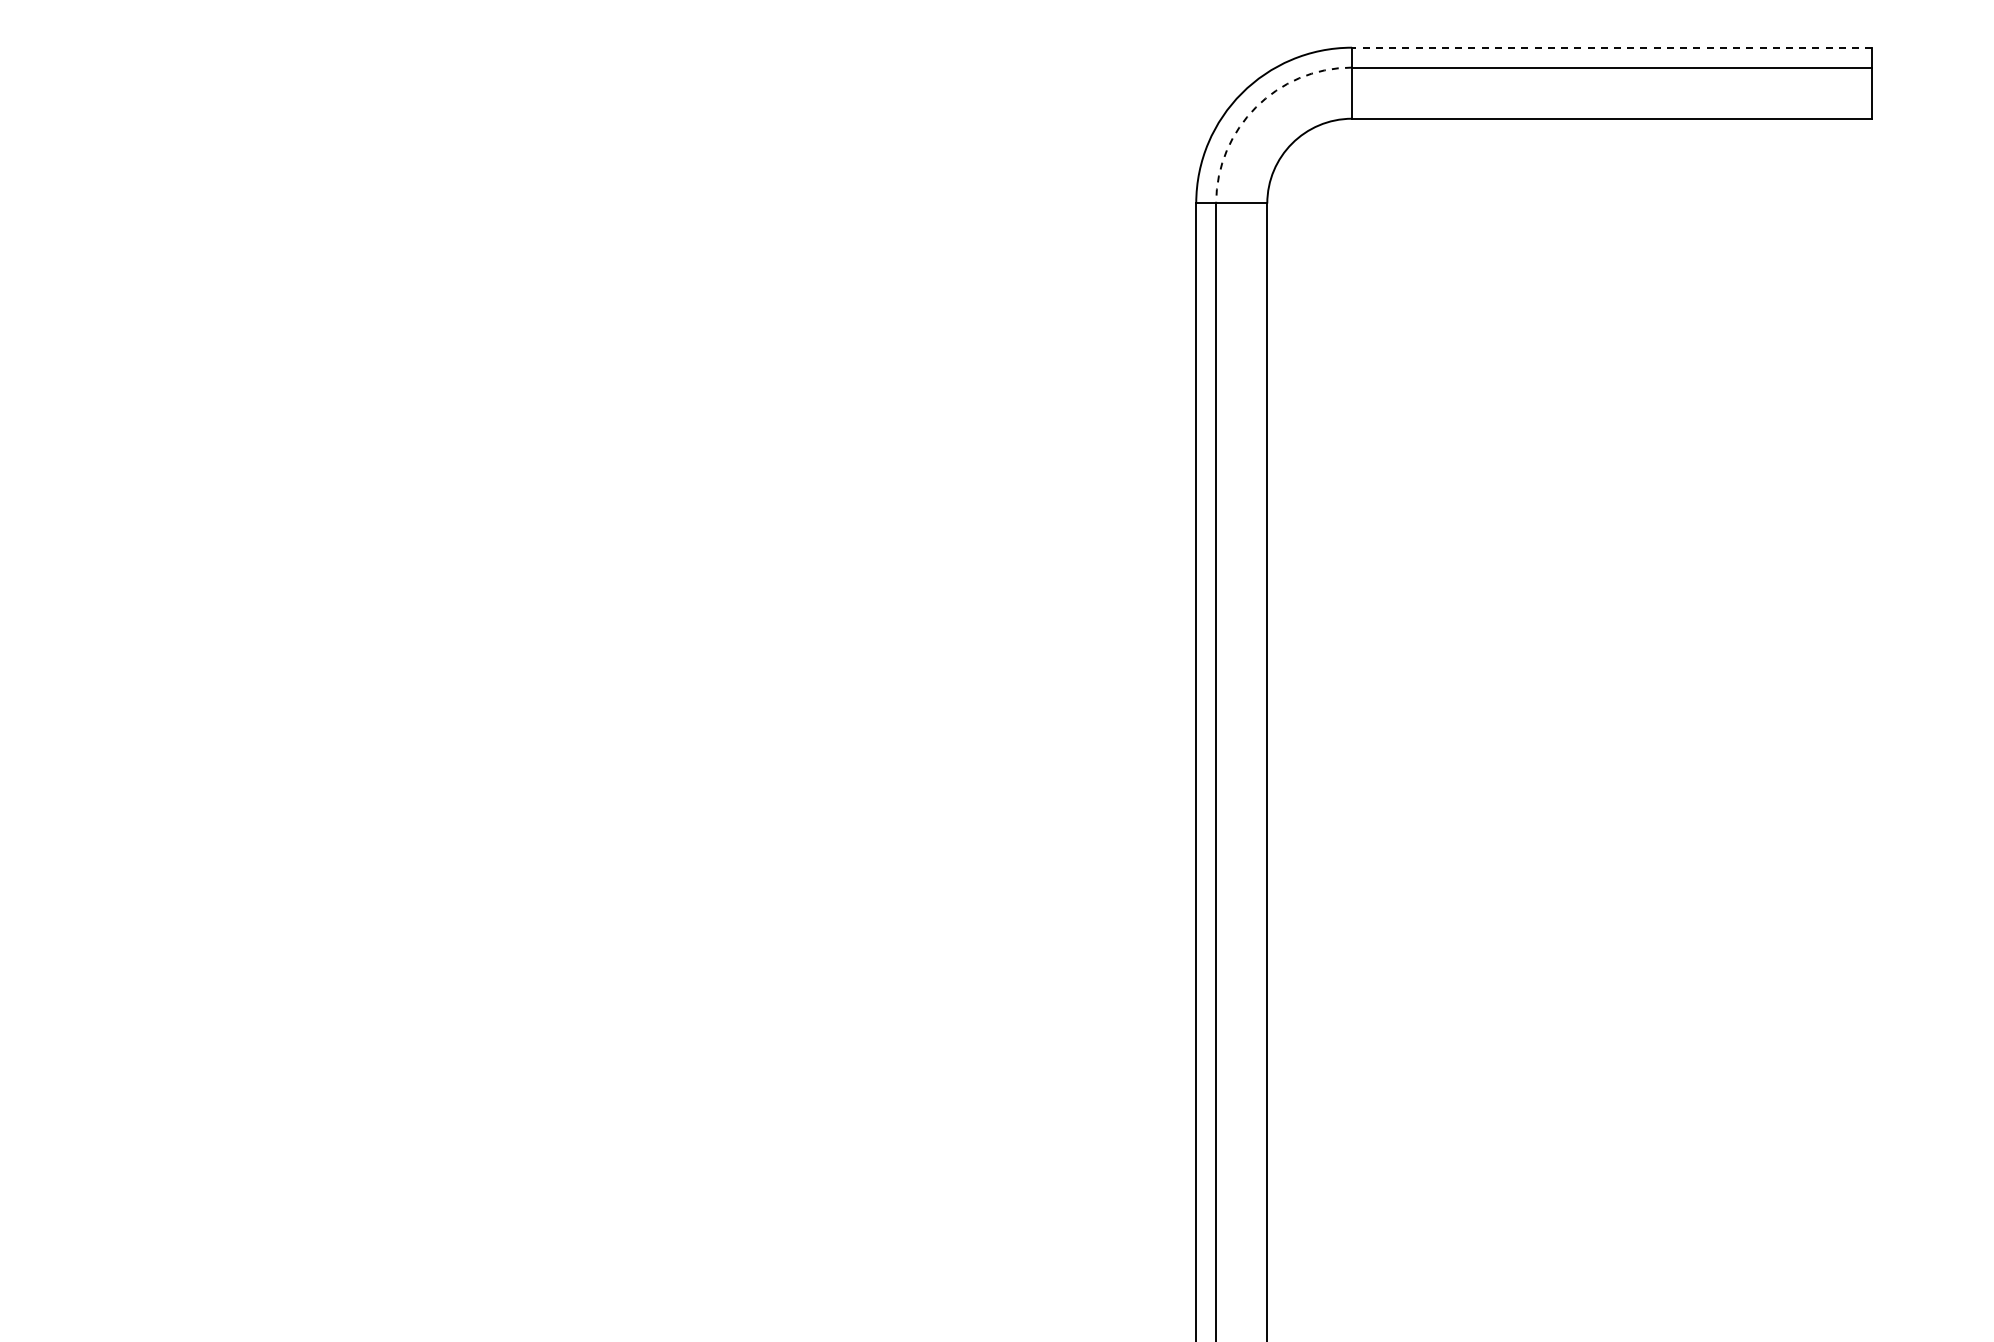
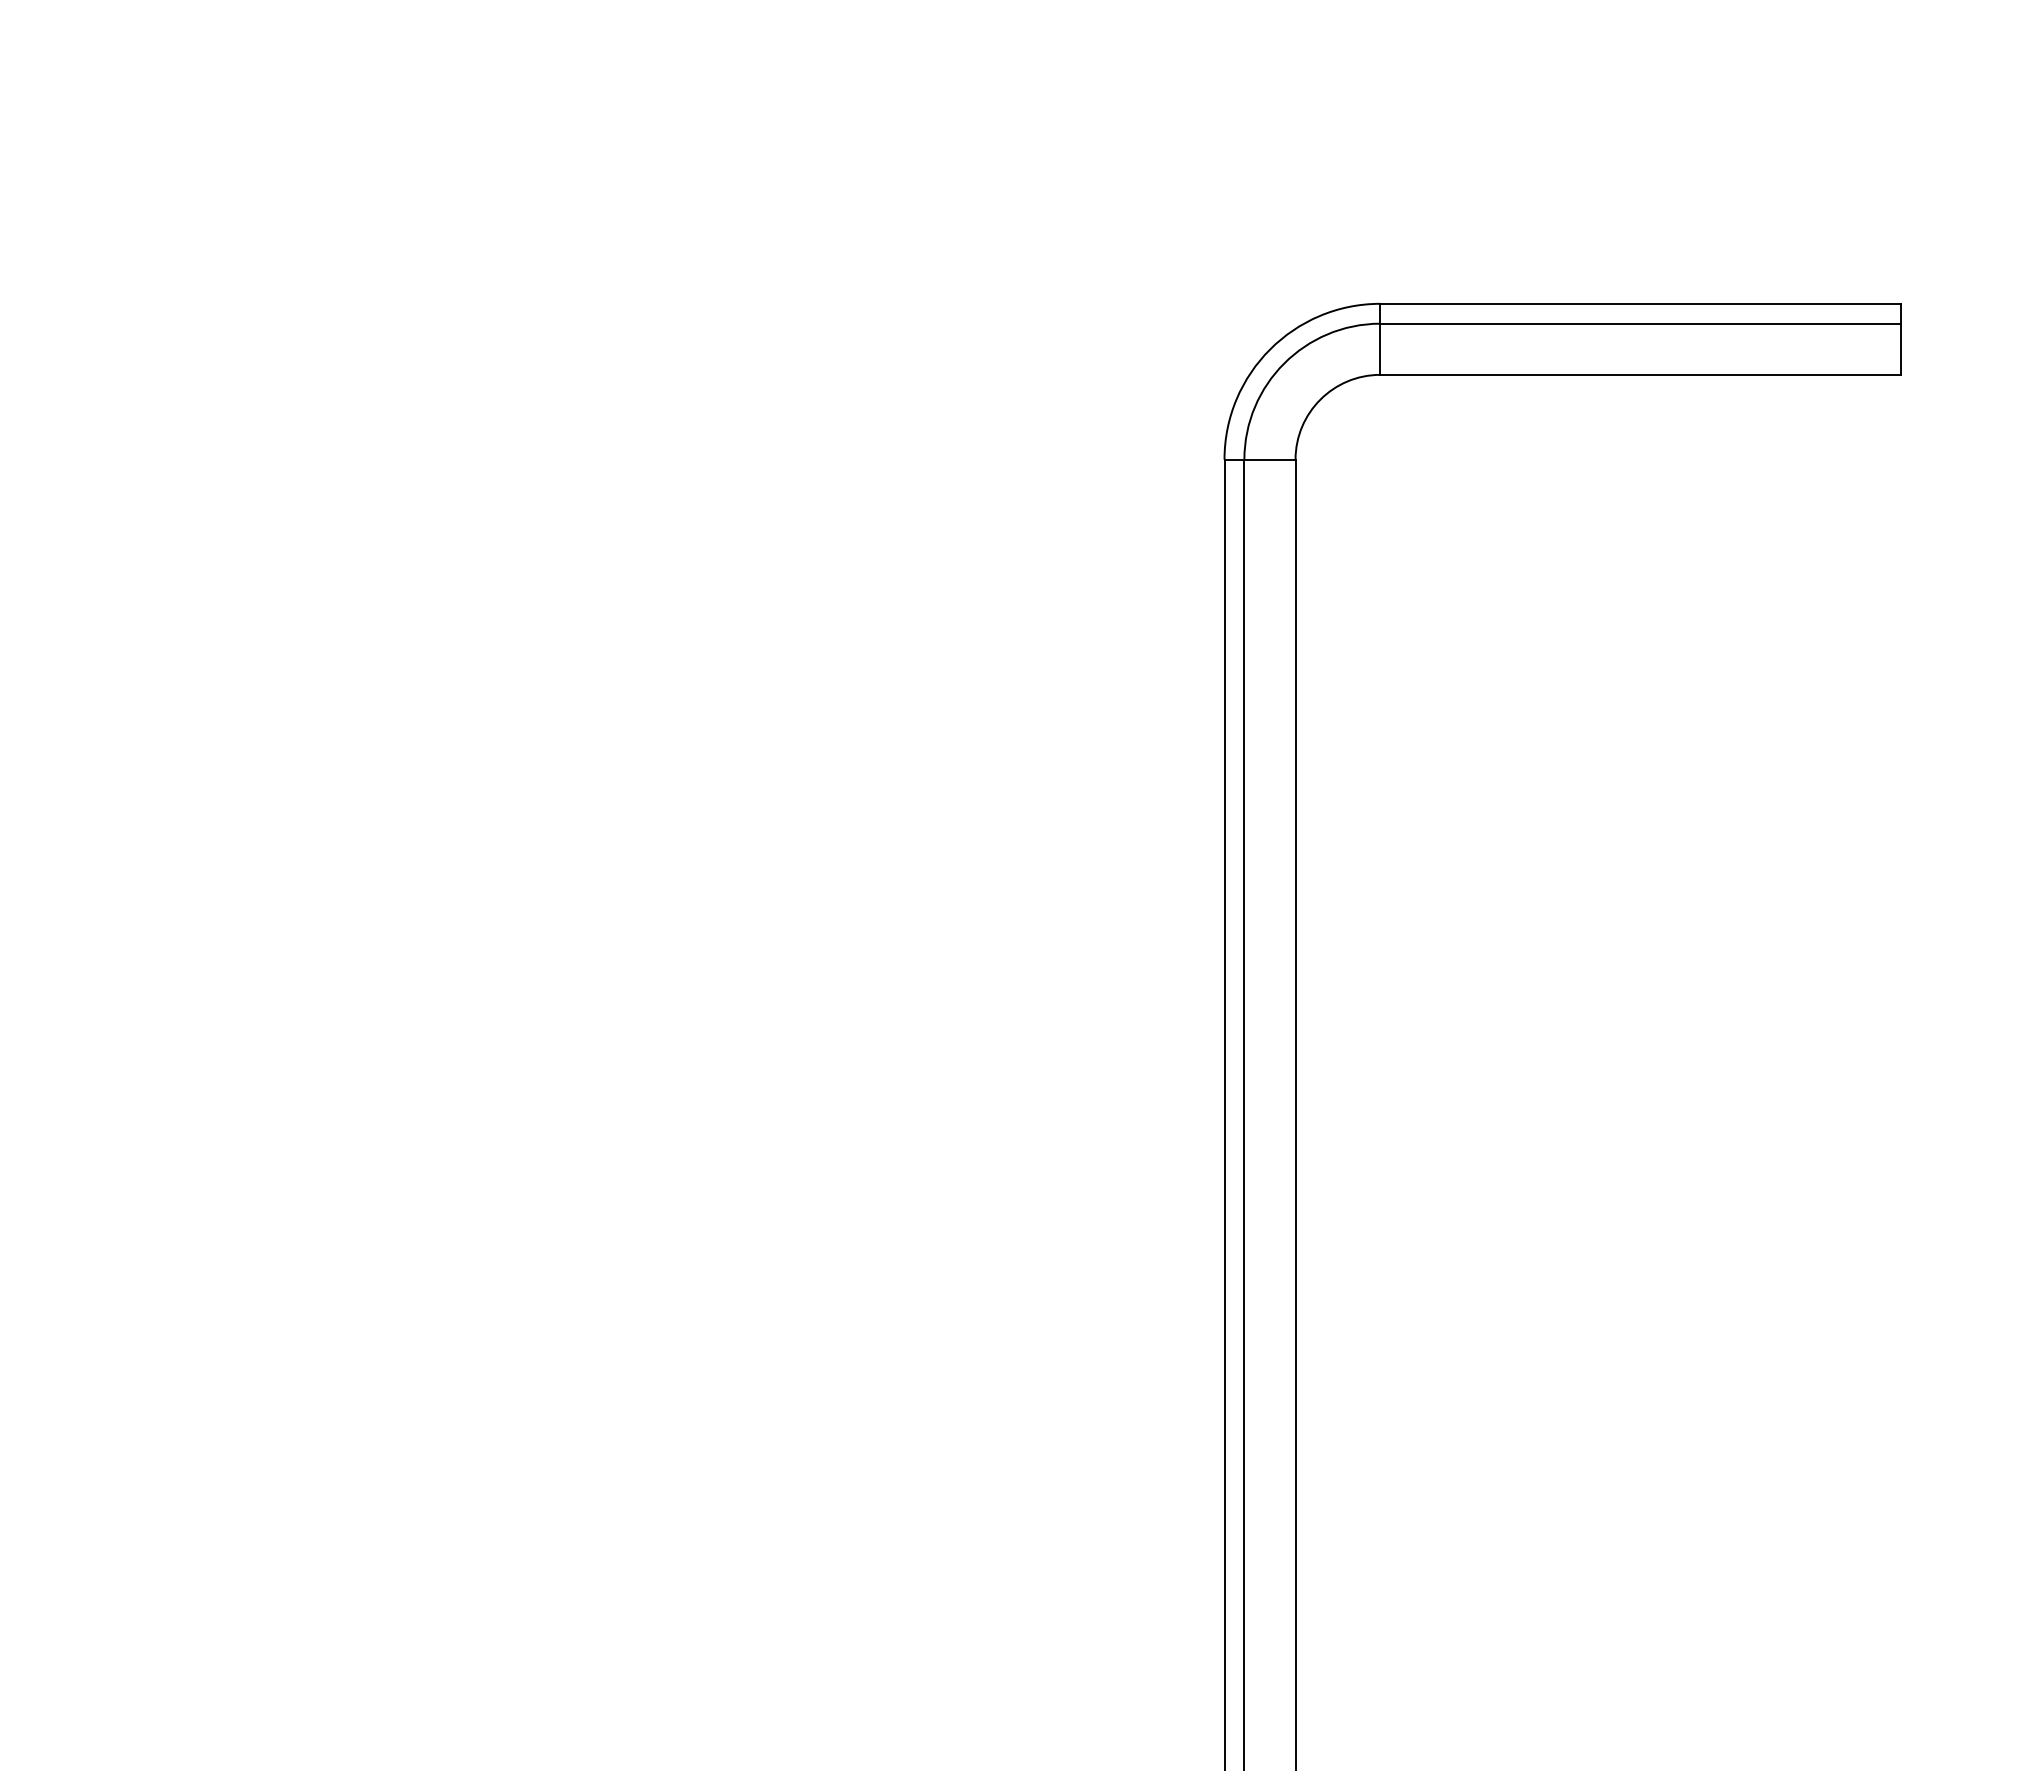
line: (1611, 47) -> (1639, 303), dashed -> solid
arc: (1256, 107) -> (1284, 363), dashed -> solid

